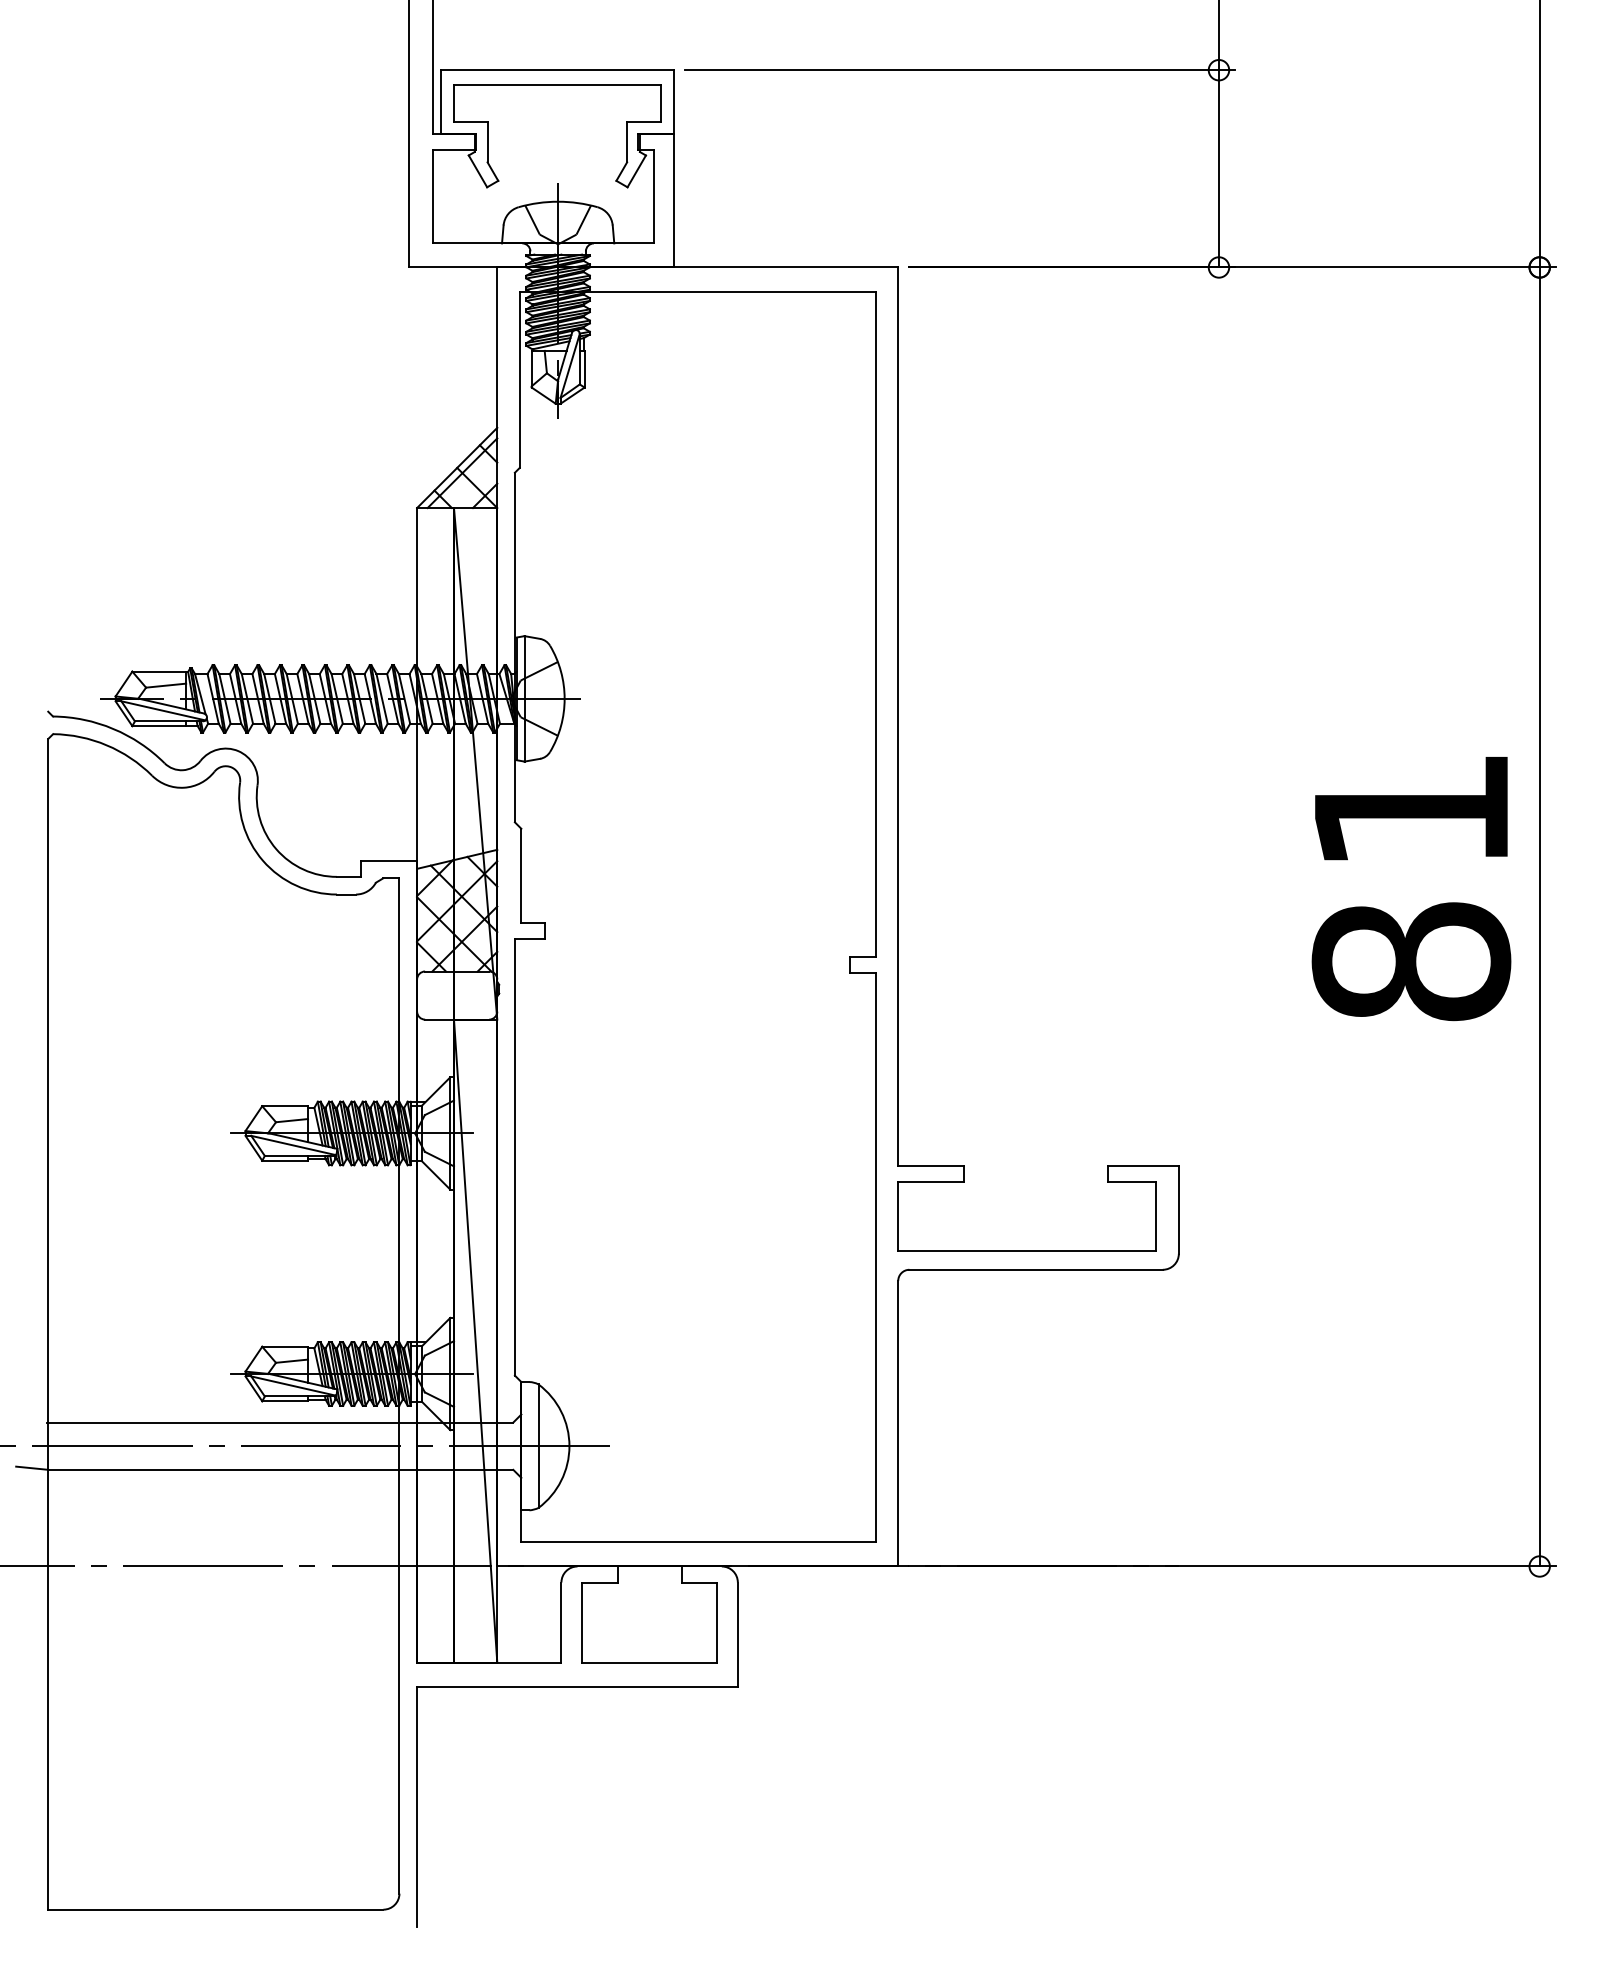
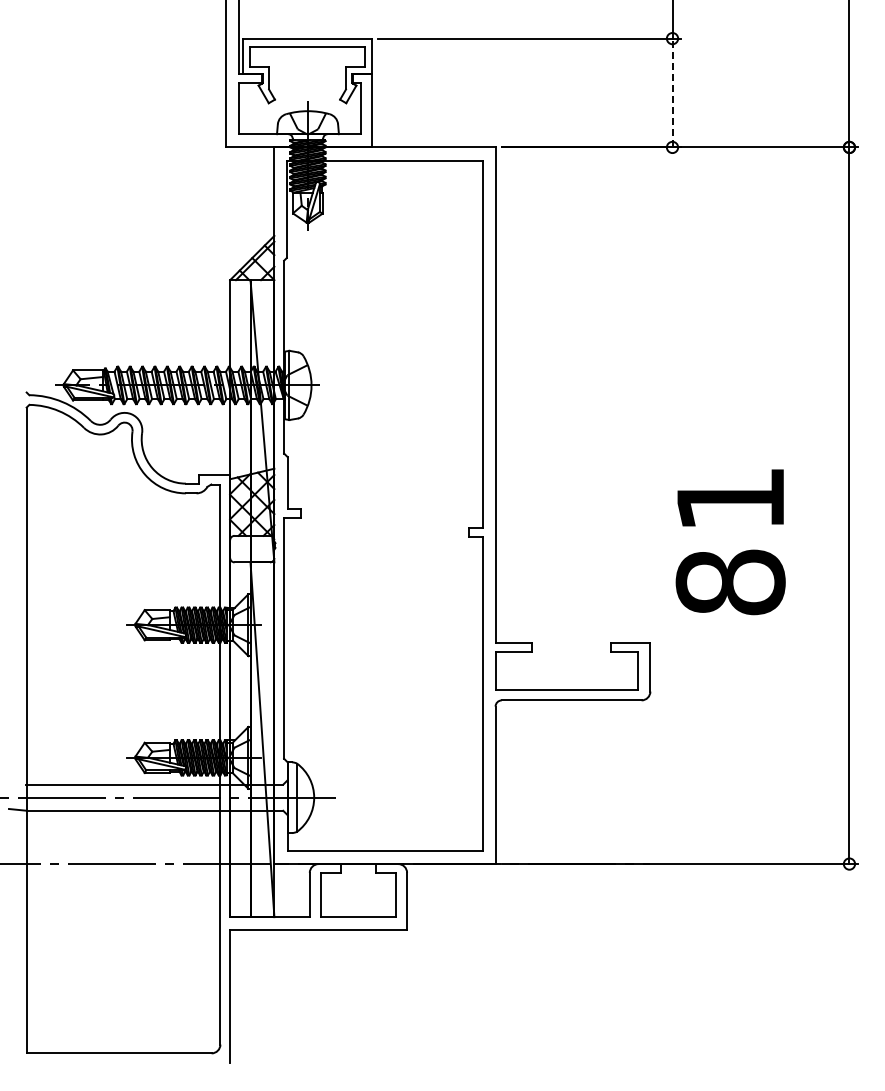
line: (1218, 167) -> (672, 92), solid -> dashed
text: (1411, 889) -> (730, 542), moved

